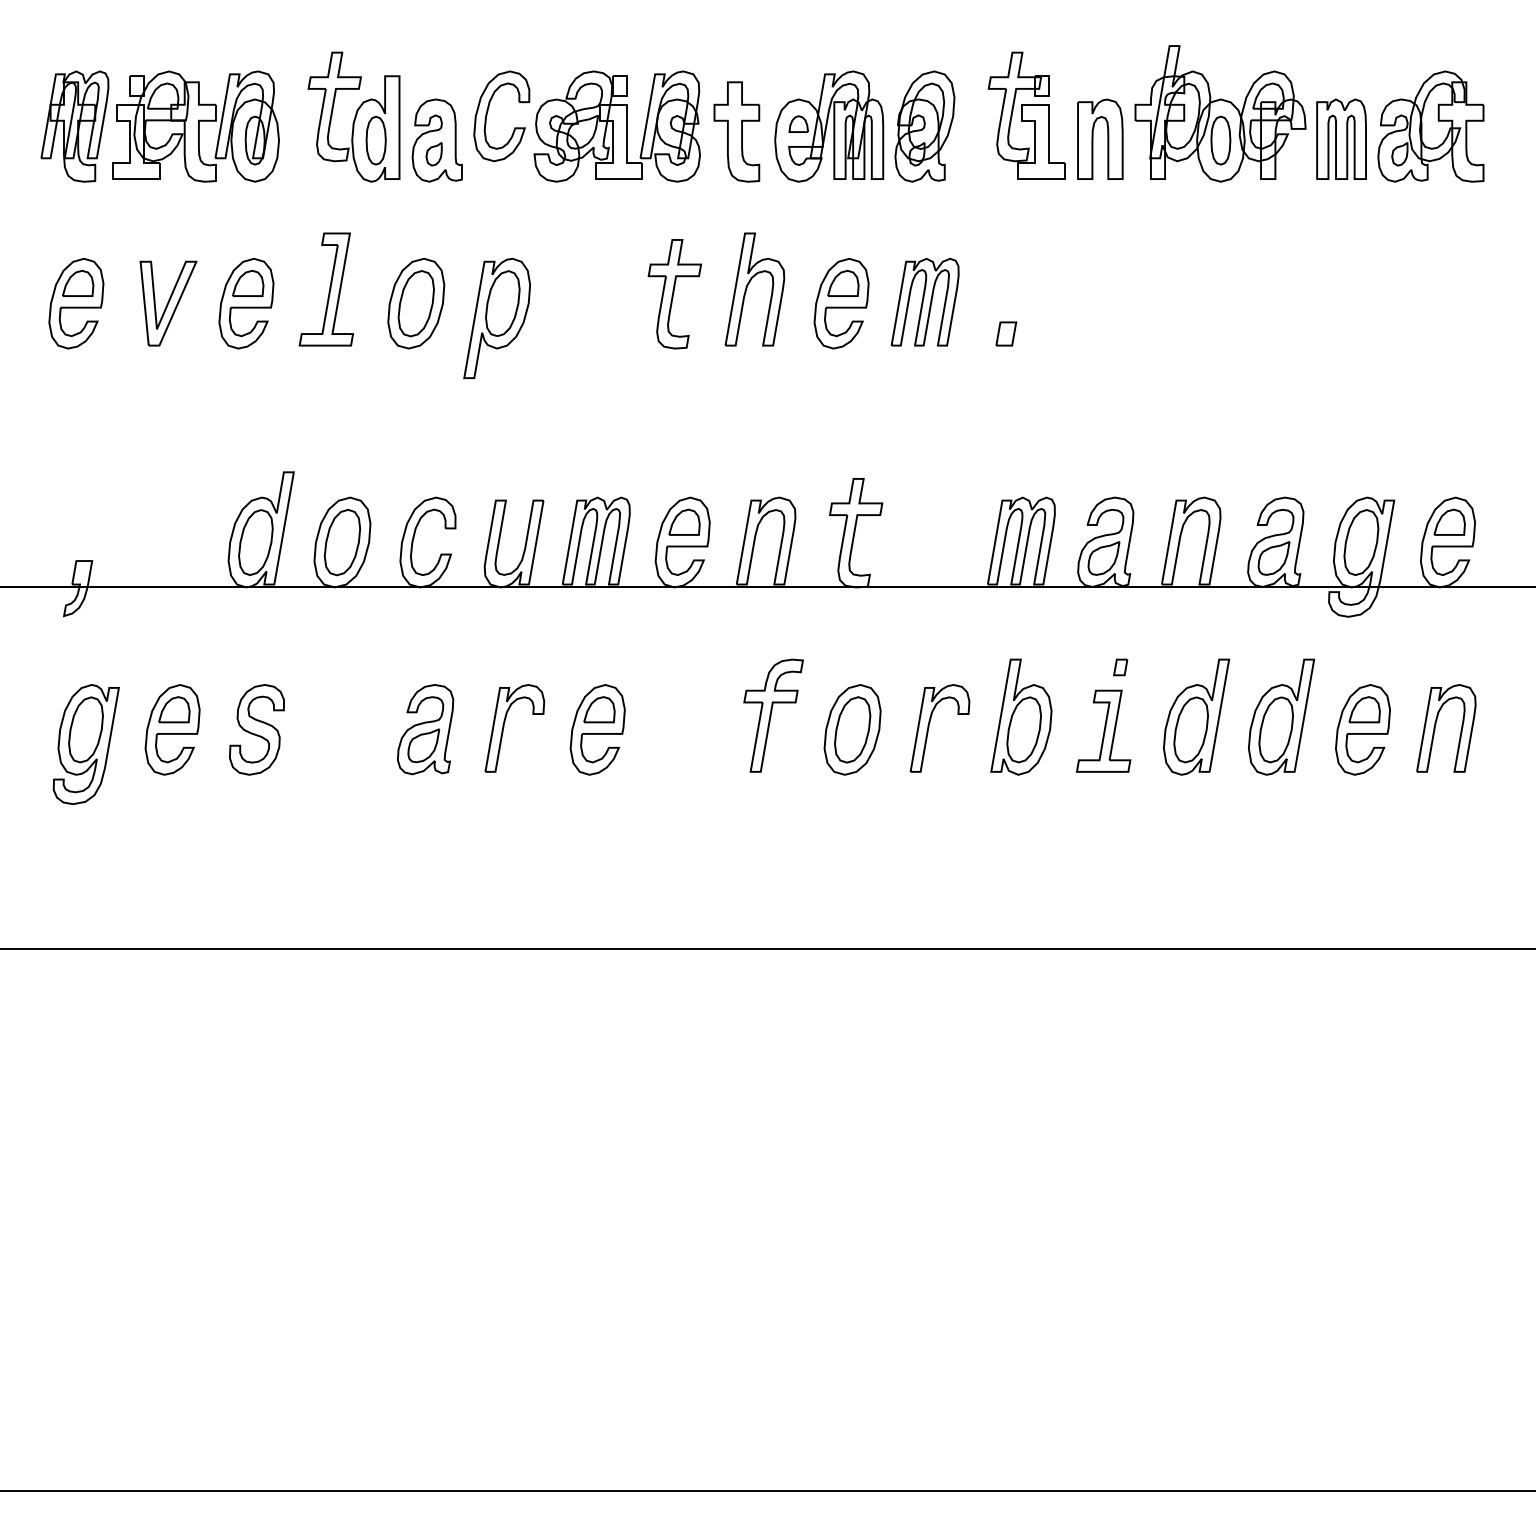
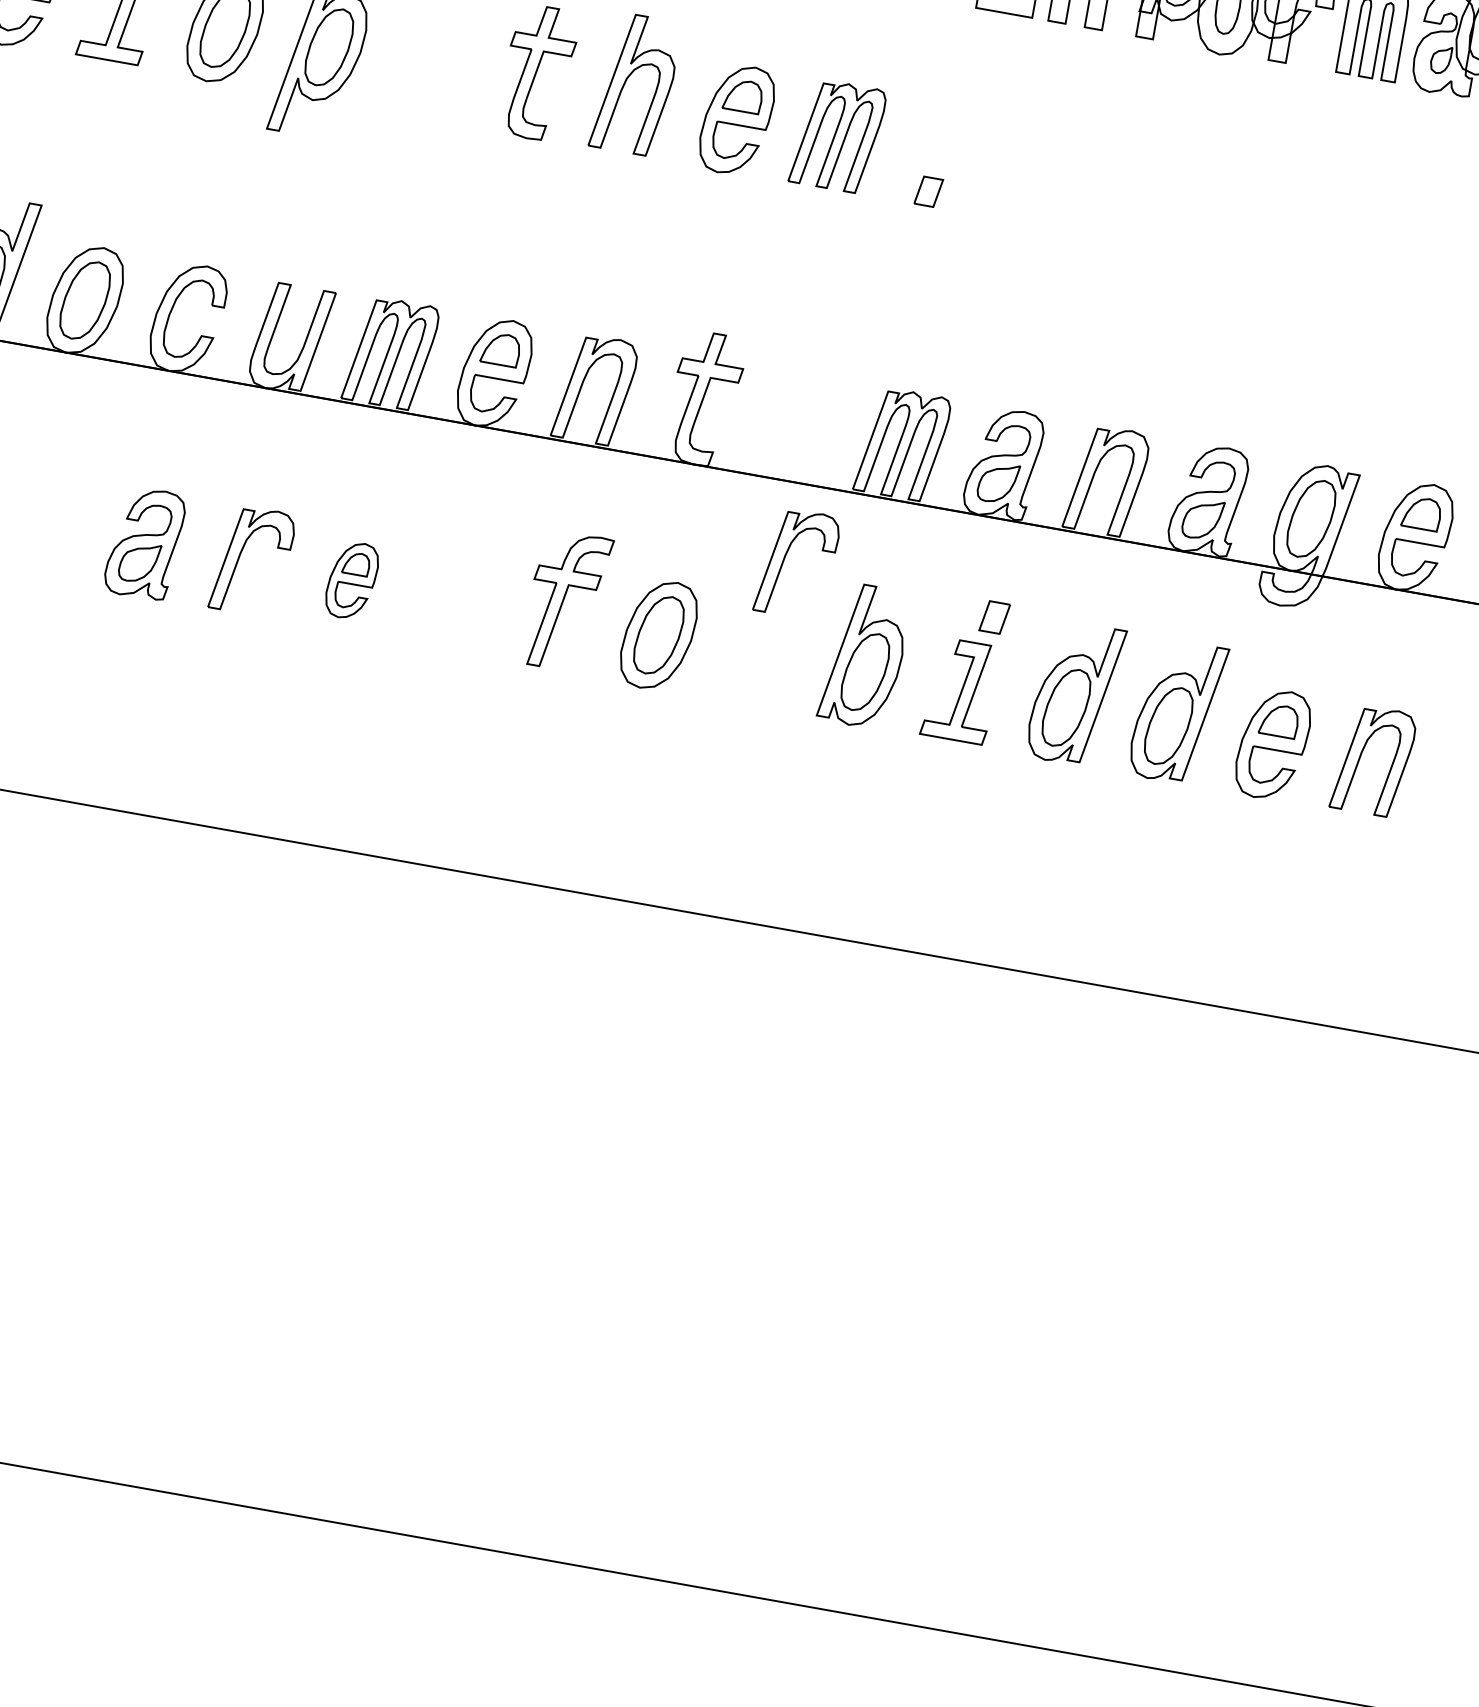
part: (1120, 667) -> (994, 617), size x1.6
part: (929, 728) -> (784, 561), moved
part: (597, 729) -> (351, 580), size x0.7

